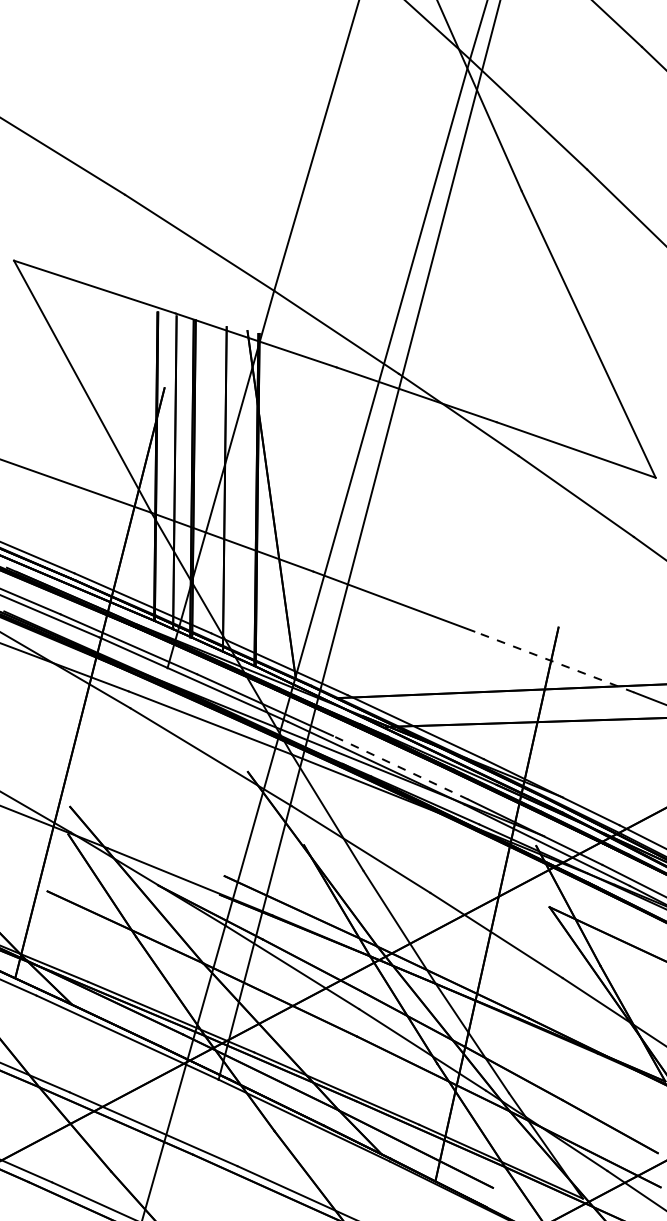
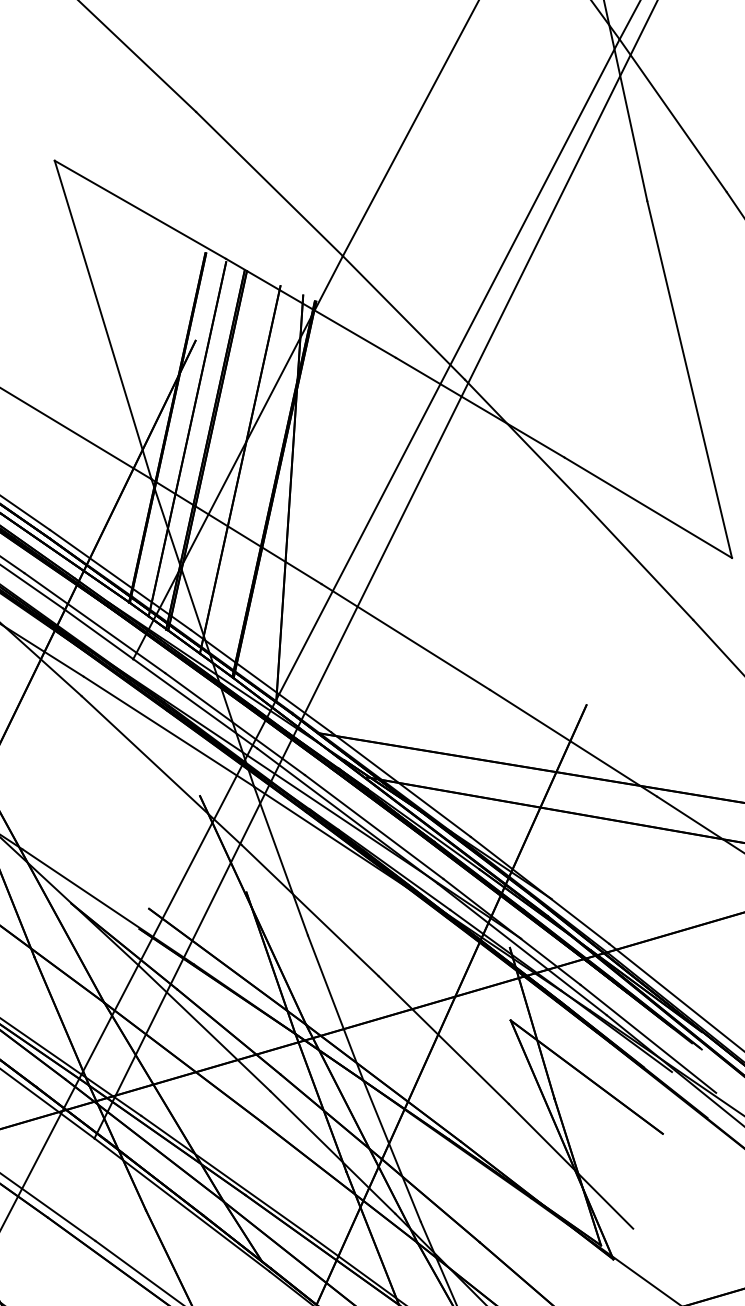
line: (553, 661) -> (572, 742), dashed -> solid
line: (400, 767) -> (374, 826), dashed -> solid

